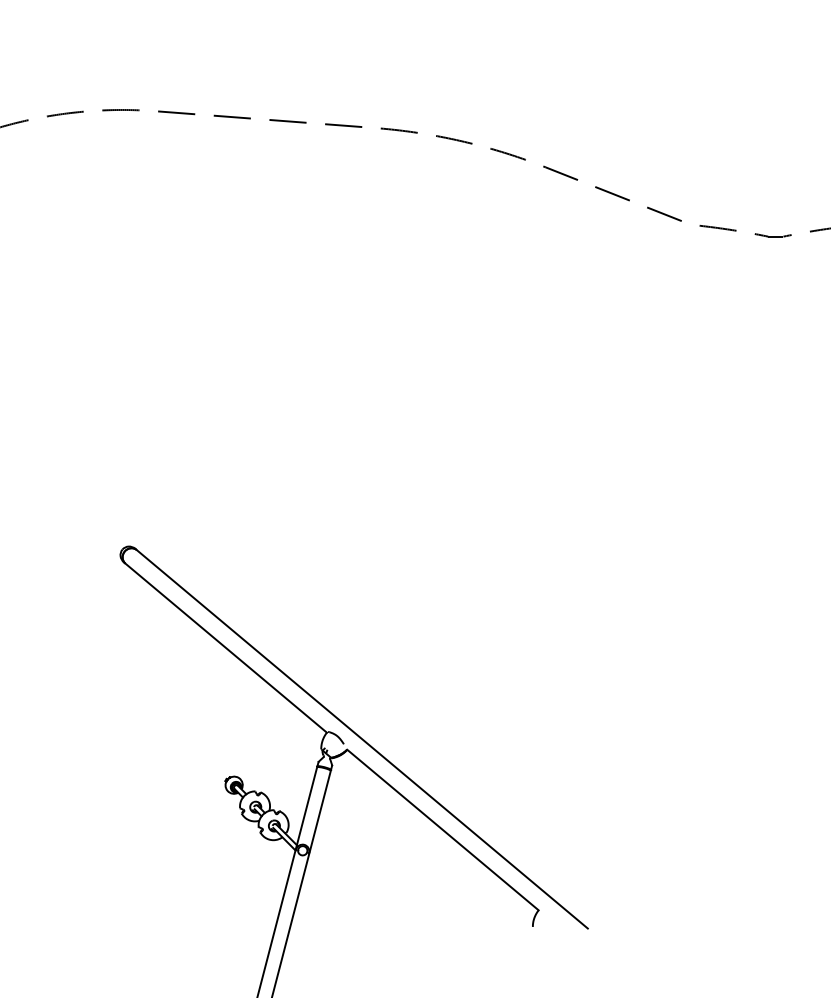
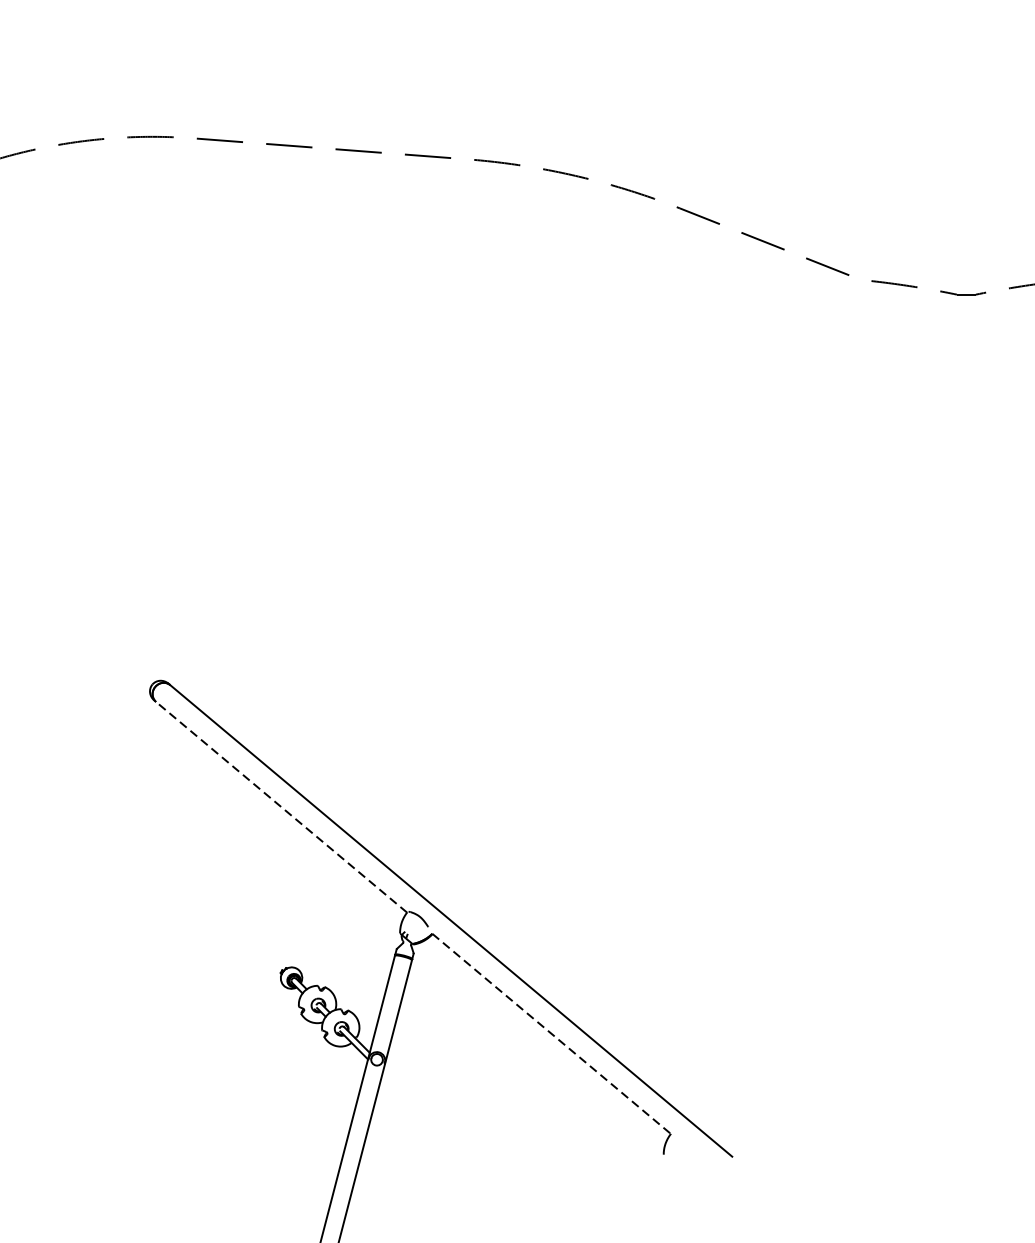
line: (225, 647) -> (280, 806), solid -> dashed
line: (442, 830) -> (551, 1034), solid -> dashed

